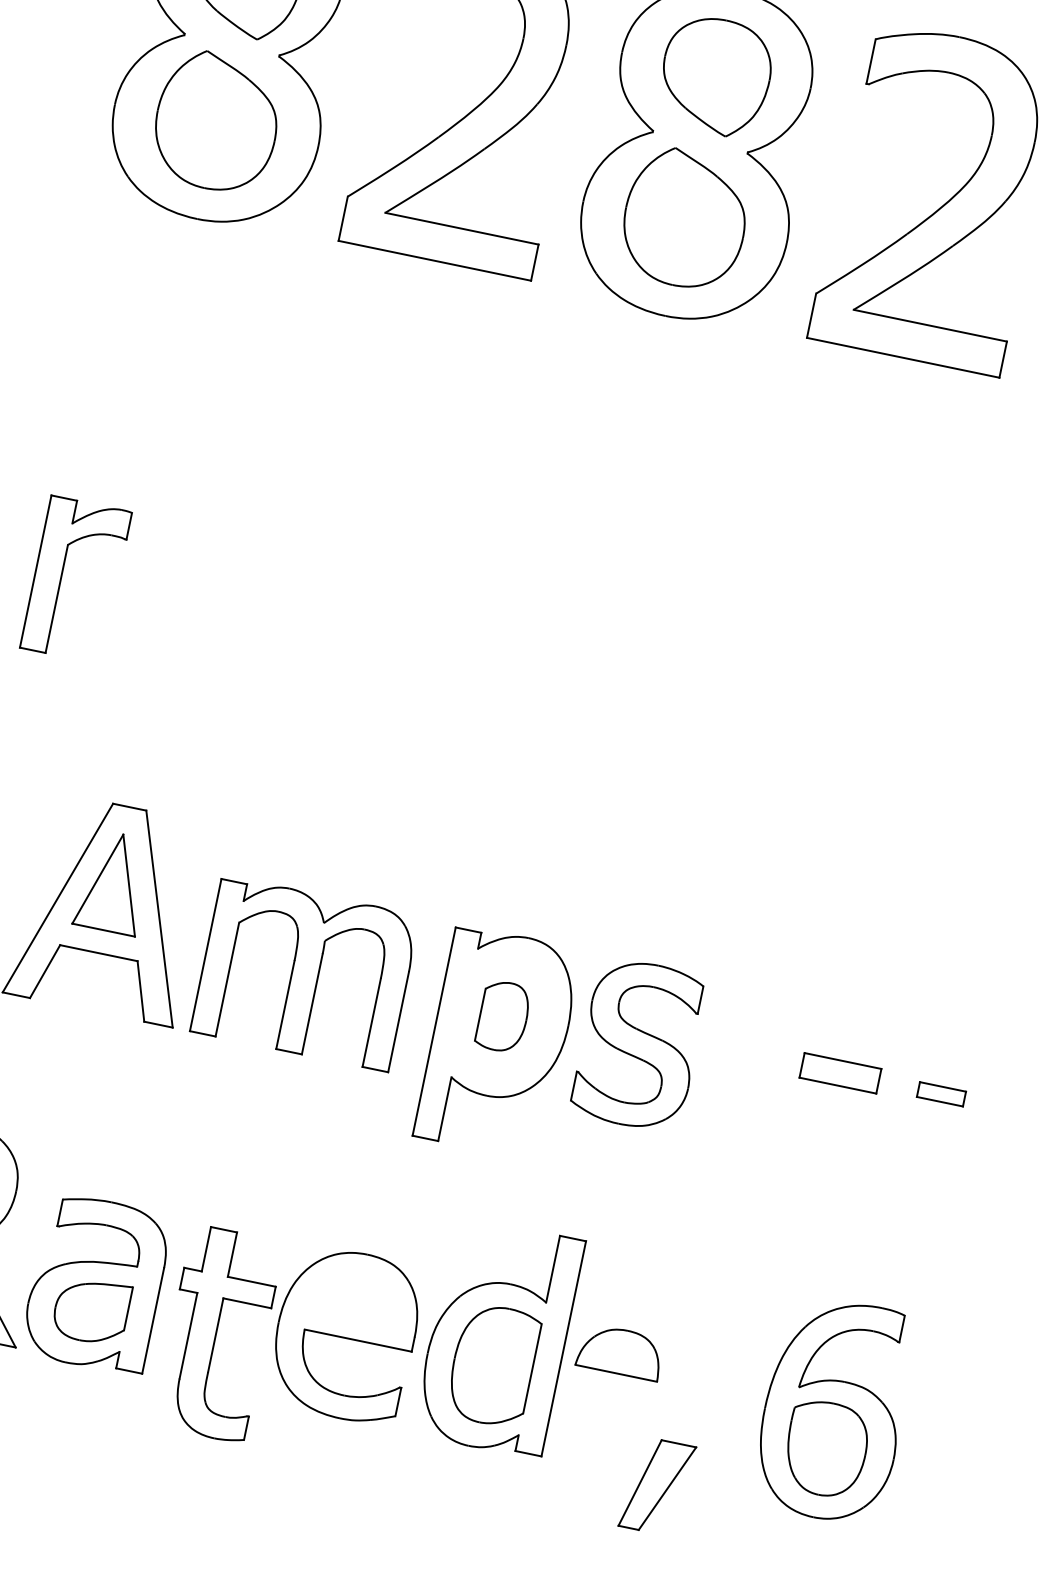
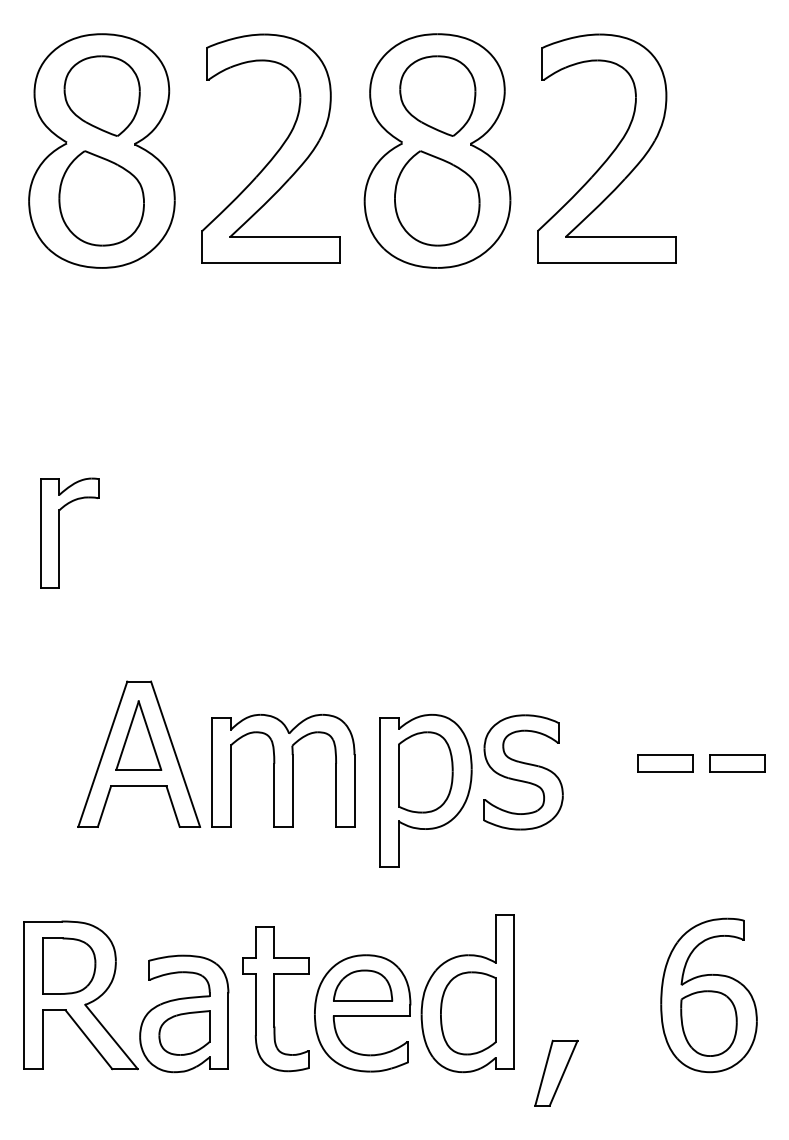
part: (503, 1016) -> (425, 772), size x1.67
part: (941, 1094) -> (737, 763), size x1.67
part: (217, 1334) -> (275, 999), moved
part: (621, 1351) -> (363, 985), moved
part: (657, 1485) -> (556, 1072), moved

